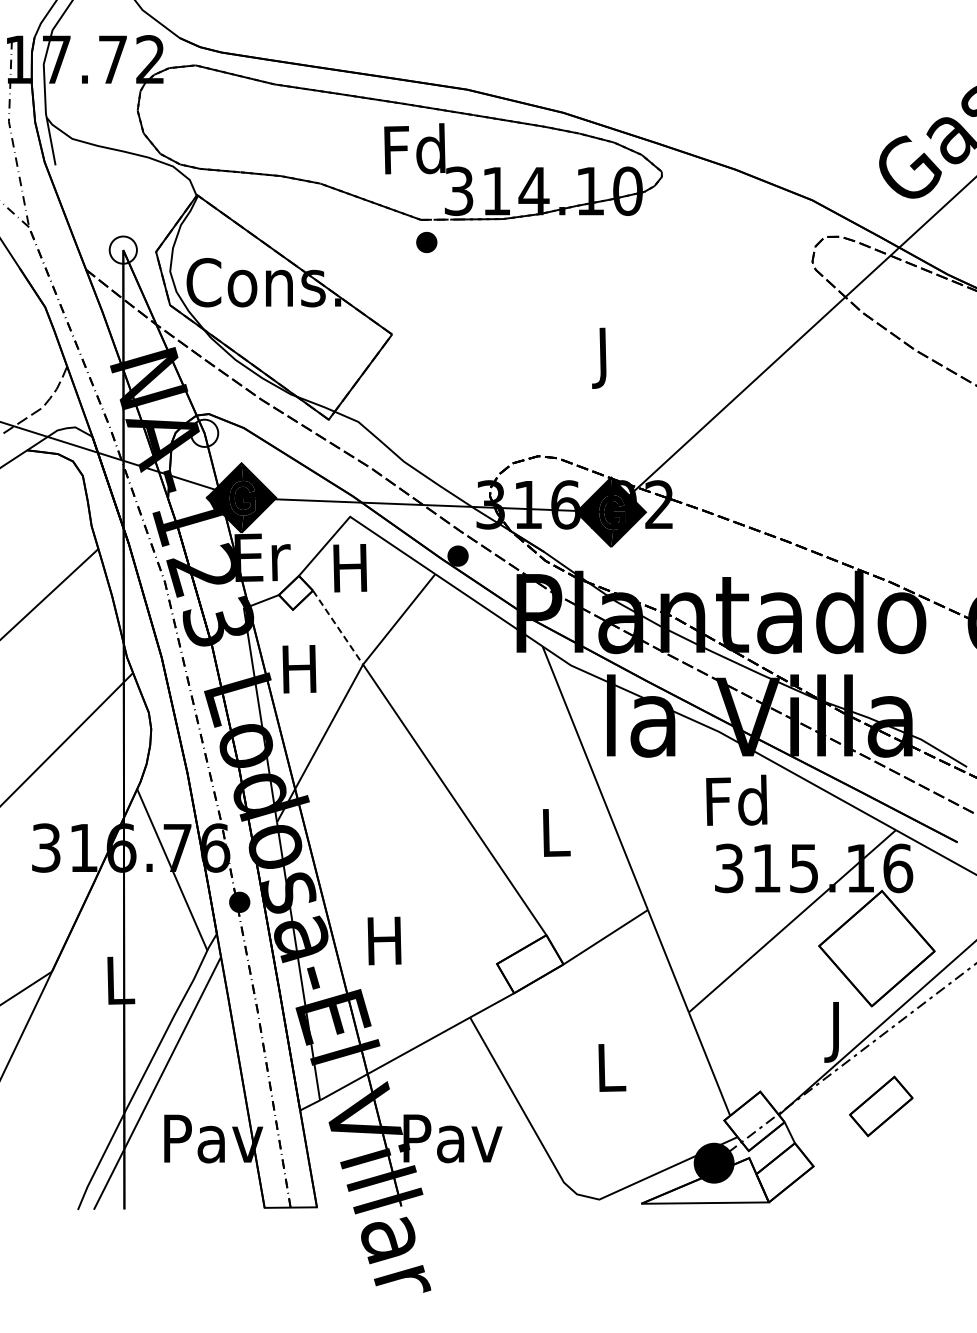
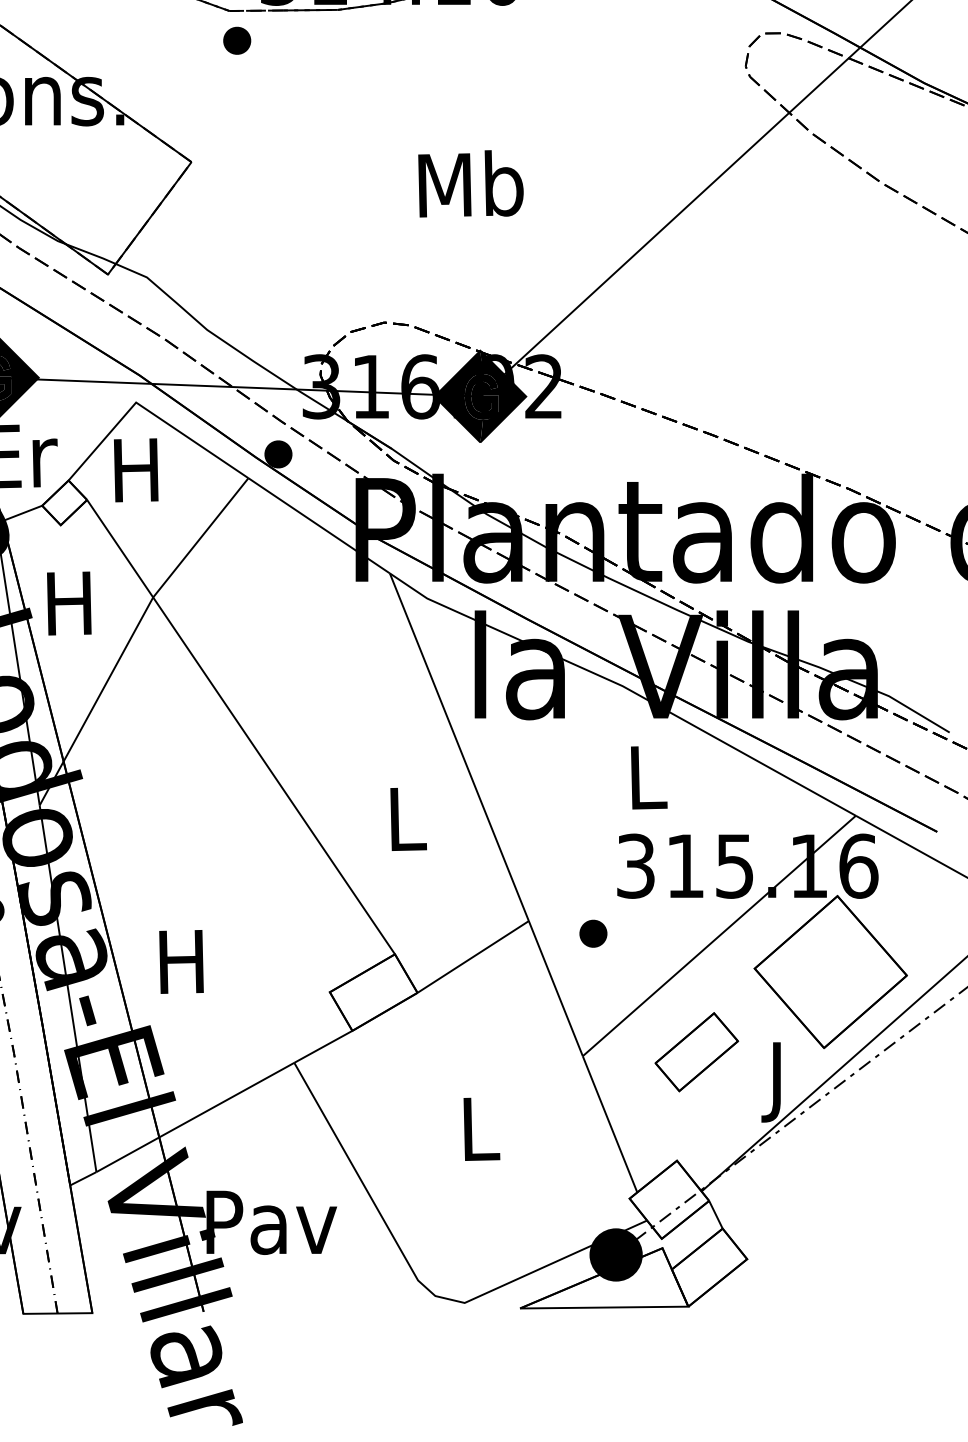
text: (603, 356) -> (470, 191), J -> Mb
line: (338, 627) -> (120, 548), dashed -> solid
text: (736, 799) -> (645, 775), Fd -> L
part: (696, 919) -> (592, 933), added
part: (881, 1106) -> (697, 1052), moved

